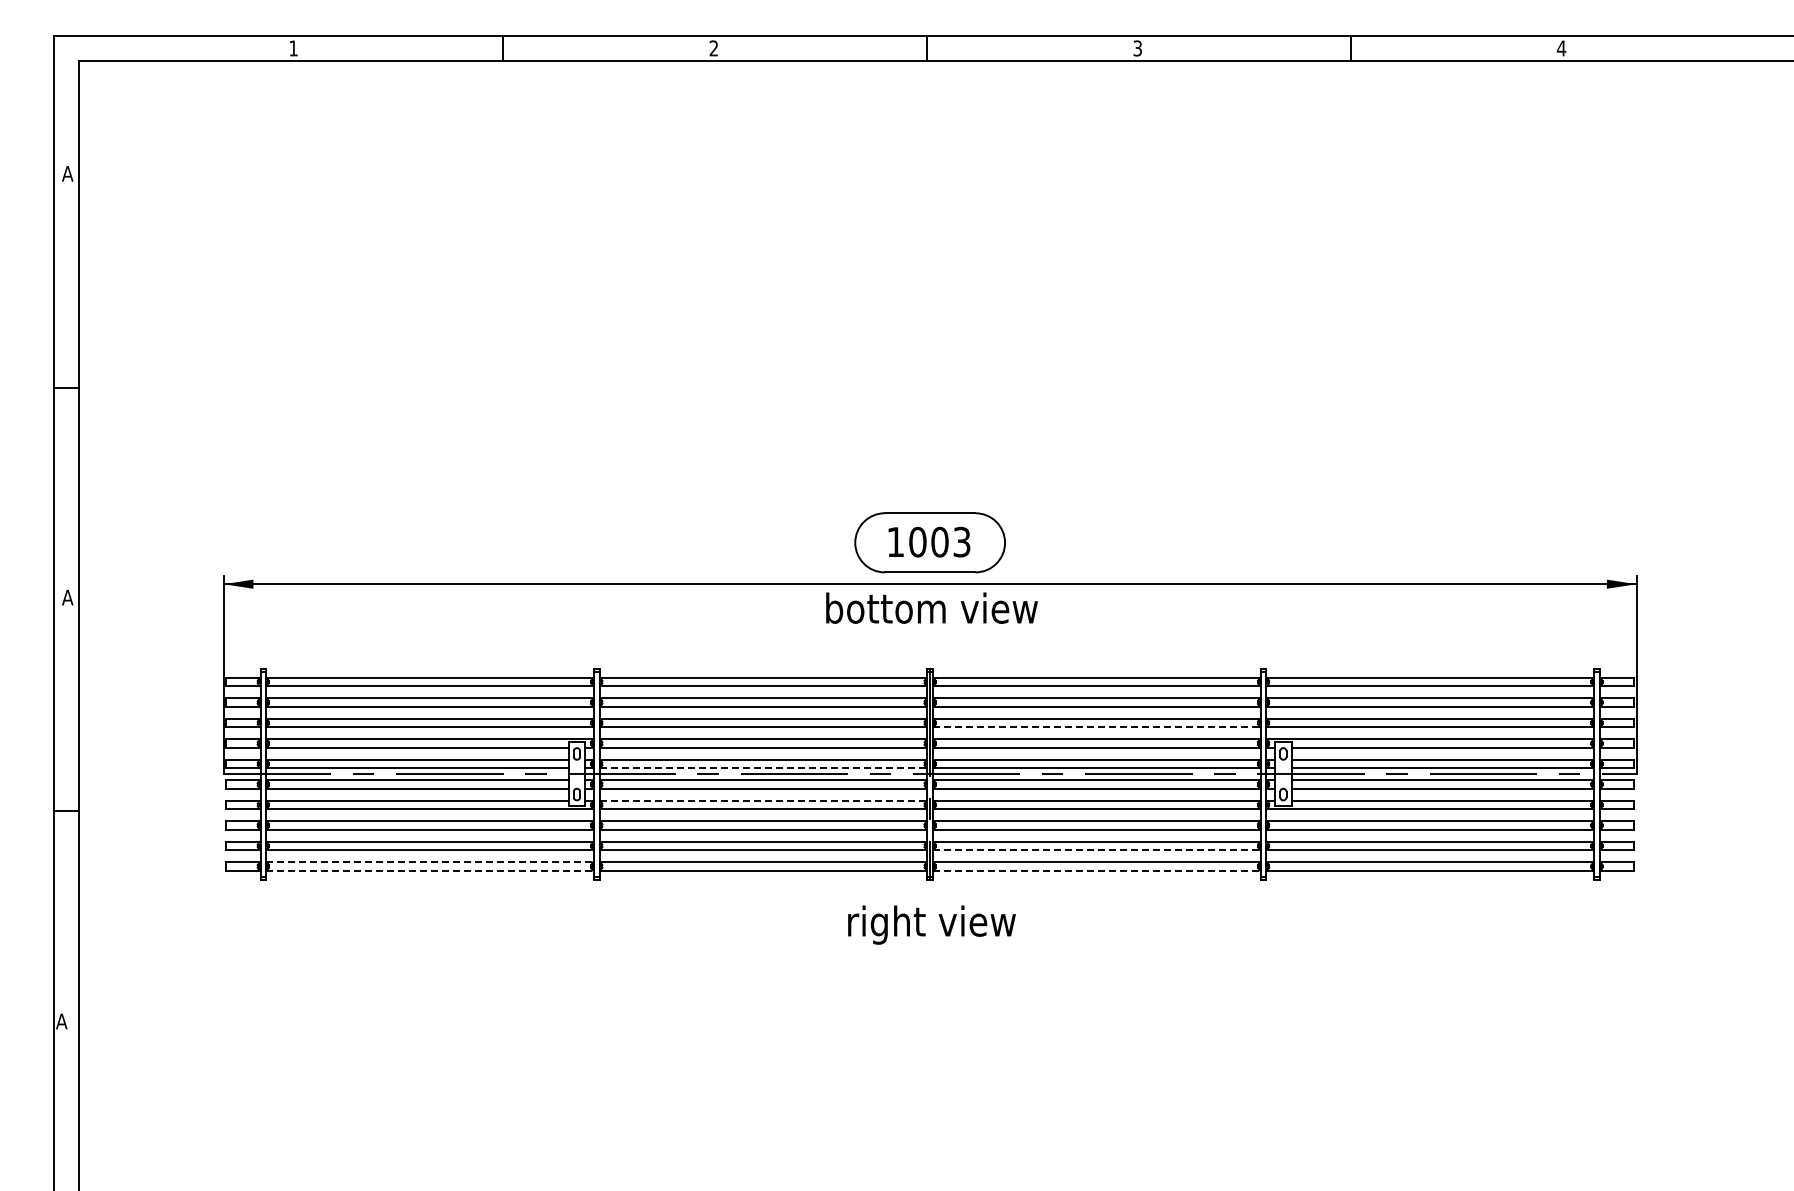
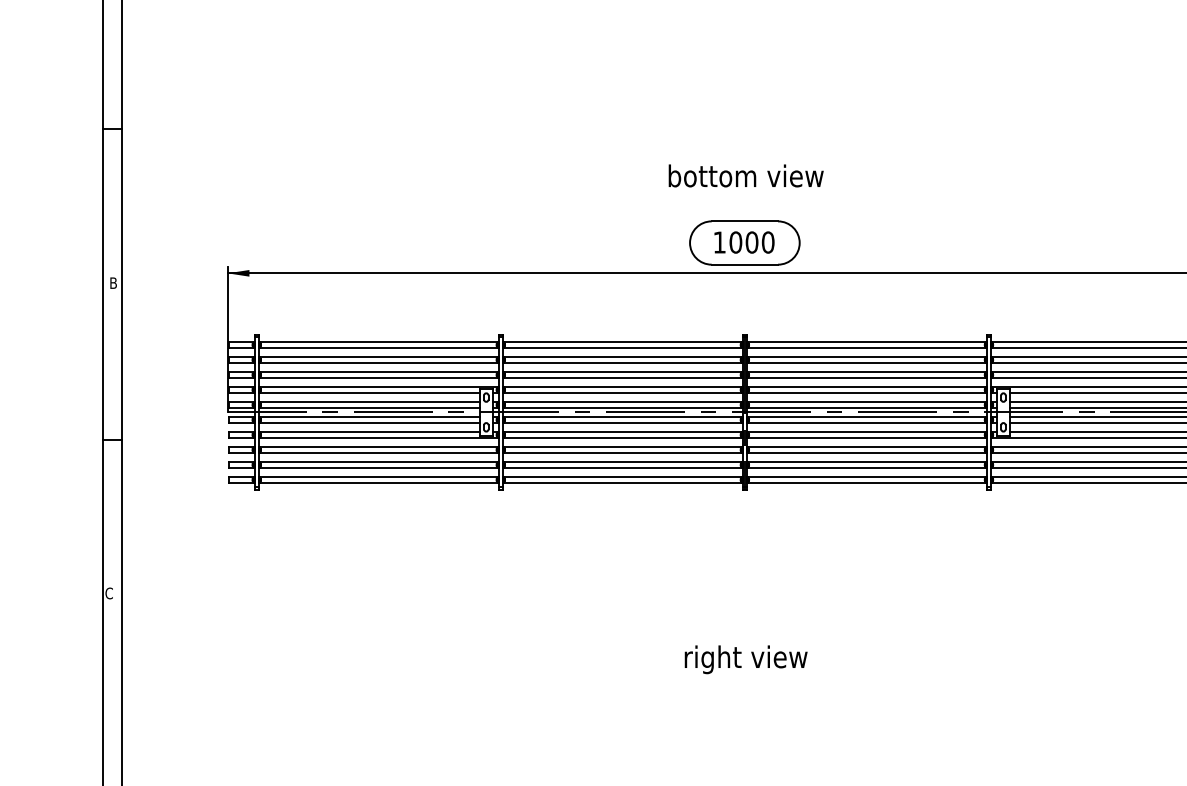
text: (961, 541) -> (767, 242), 1003 -> 1000
text: (67, 597) -> (113, 283), A -> B
text: (931, 607) -> (745, 175), moved
line: (1096, 727) -> (866, 378), dashed -> solid
line: (763, 768) -> (622, 408), dashed -> solid
line: (763, 800) -> (622, 431), dashed -> solid
line: (1096, 850) -> (866, 468), dashed -> solid
line: (430, 862) -> (379, 477), dashed -> solid
line: (430, 870) -> (379, 482), dashed -> solid
line: (1096, 870) -> (866, 482), dashed -> solid
text: (931, 924) -> (745, 659), moved
text: (61, 1021) -> (108, 593), A -> C

